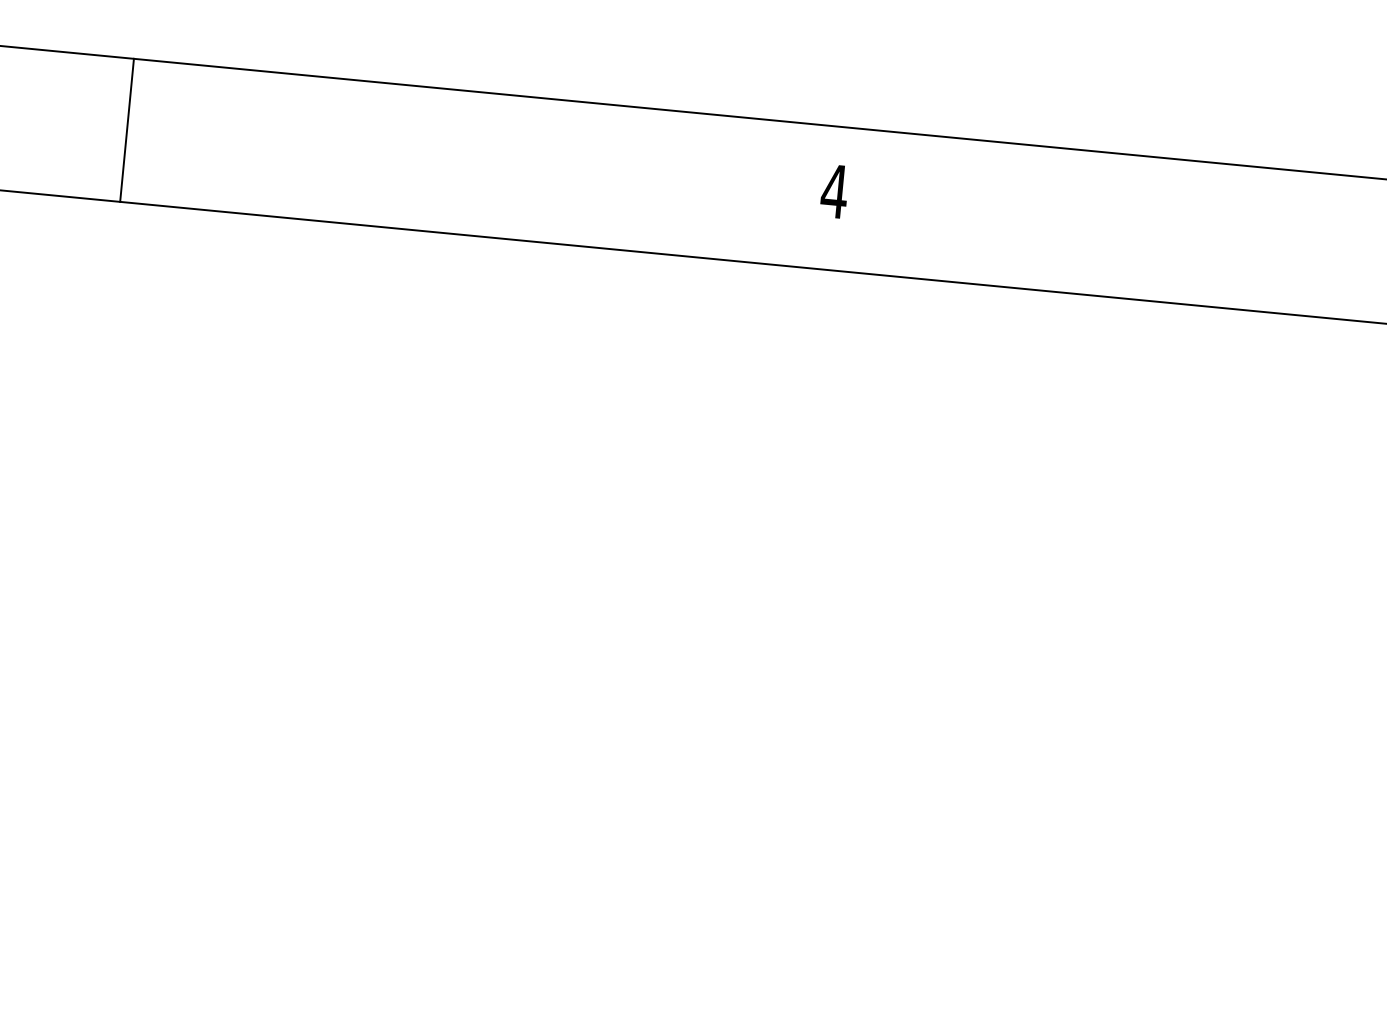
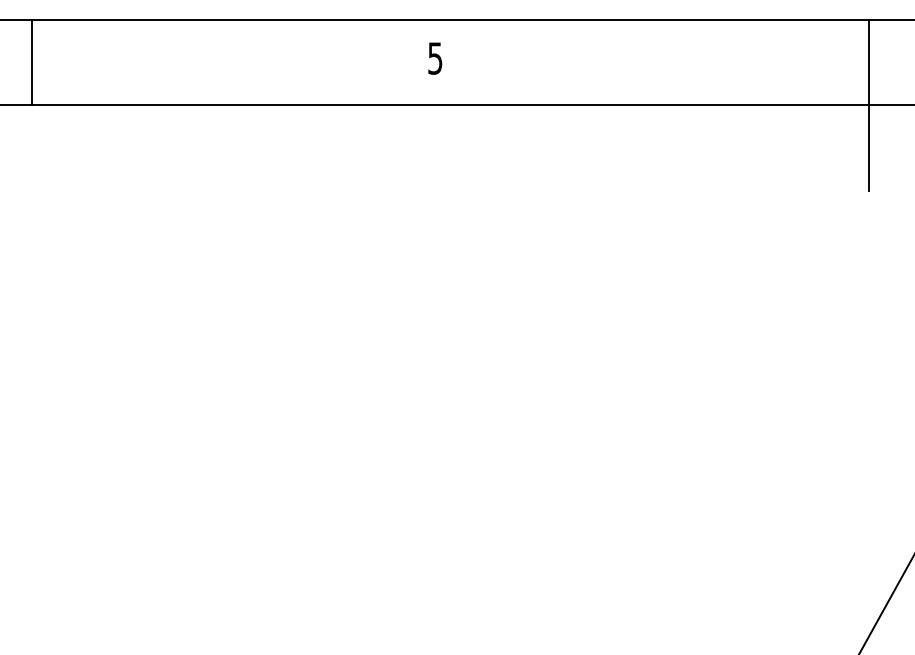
line: (127, 130) -> (32, 62), moved
text: (834, 191) -> (435, 58), 4 -> 5

